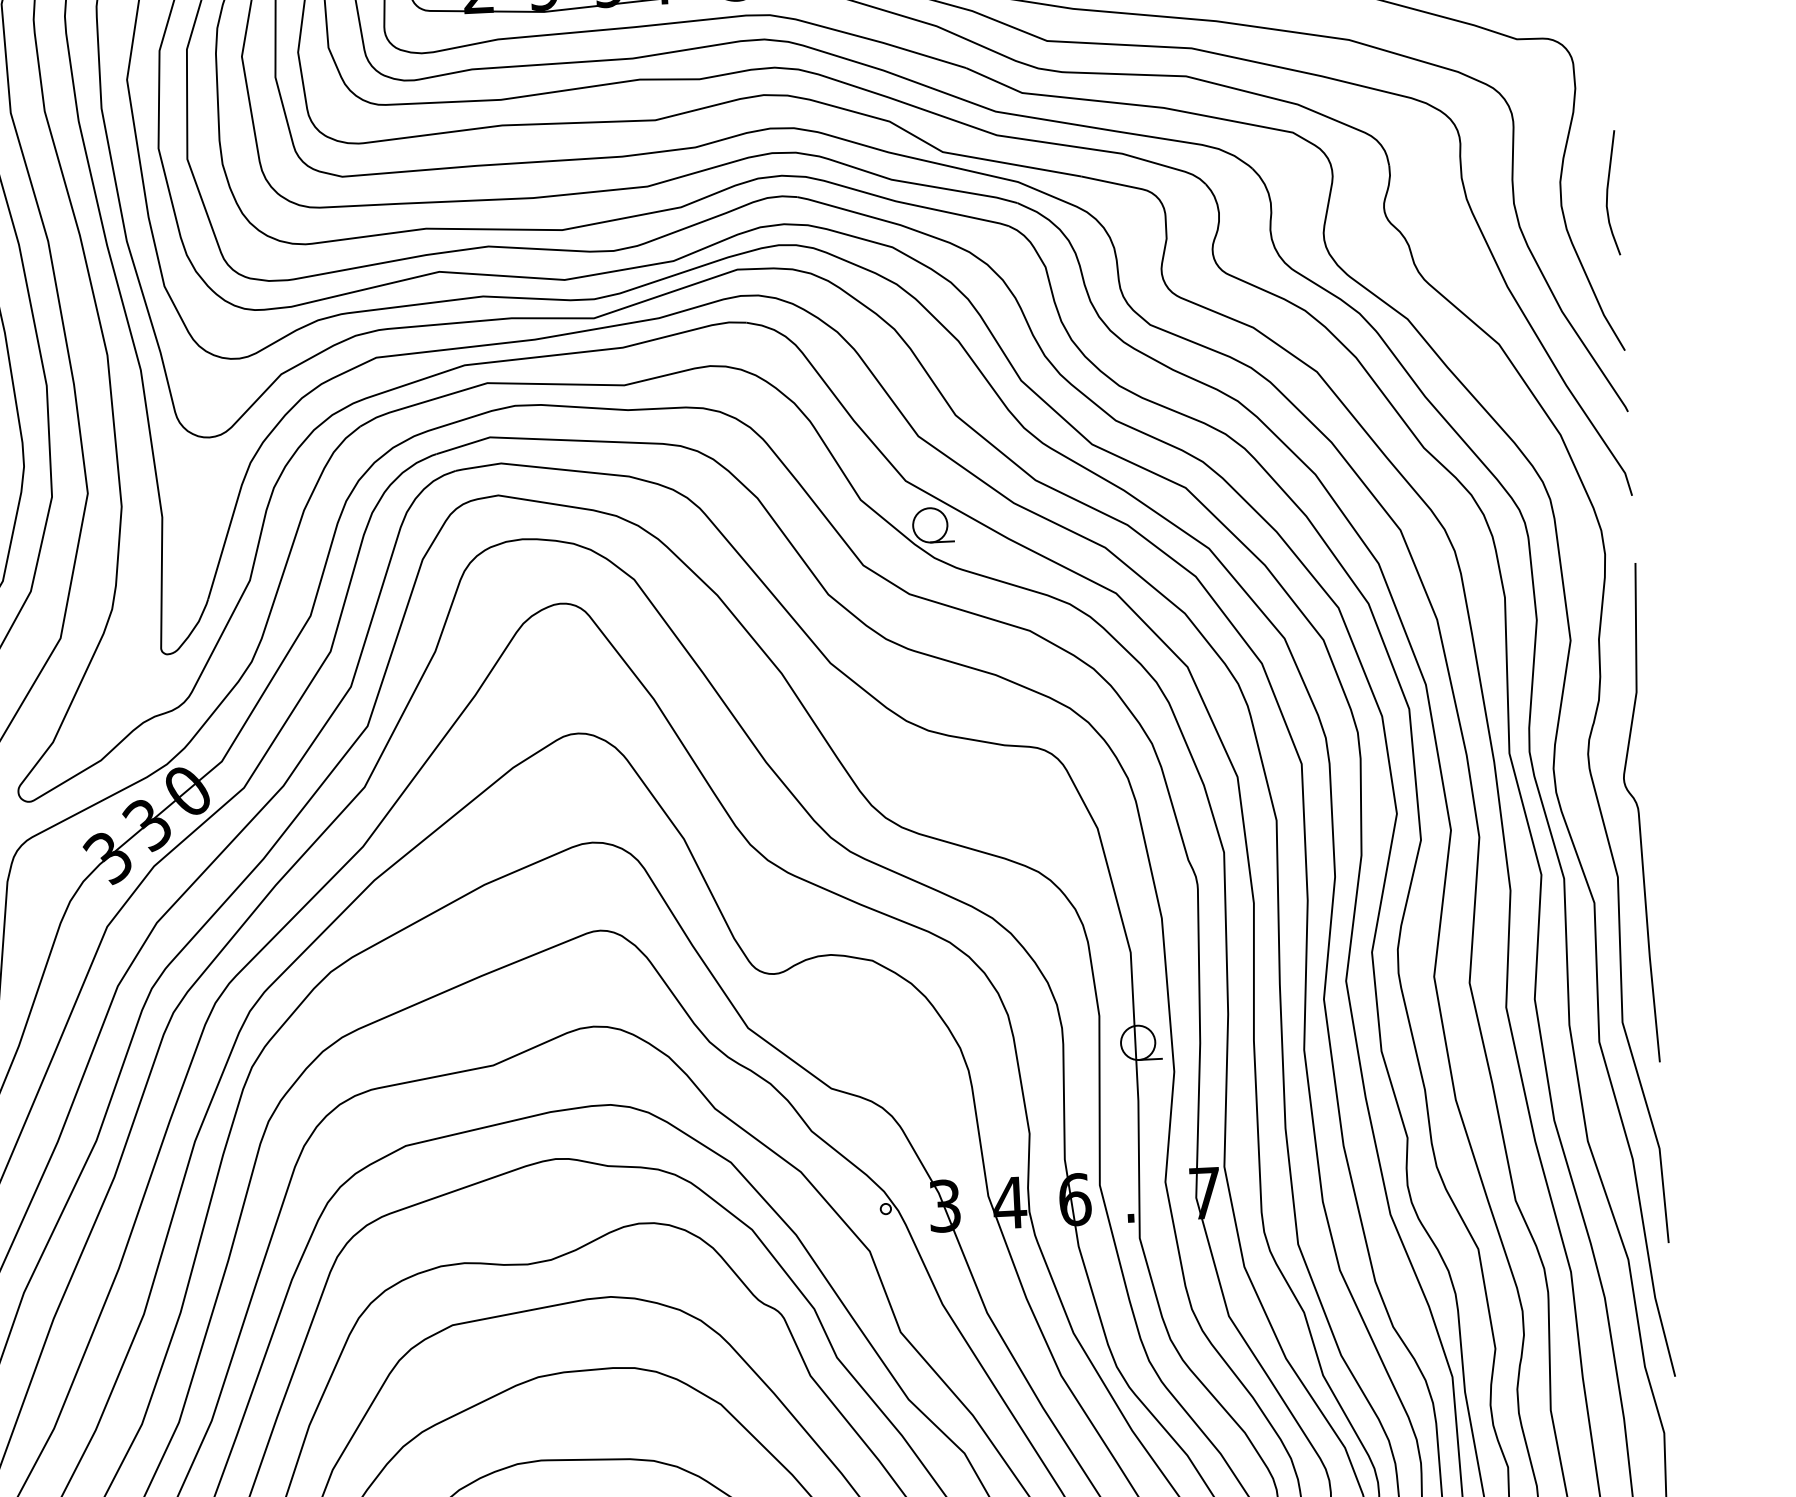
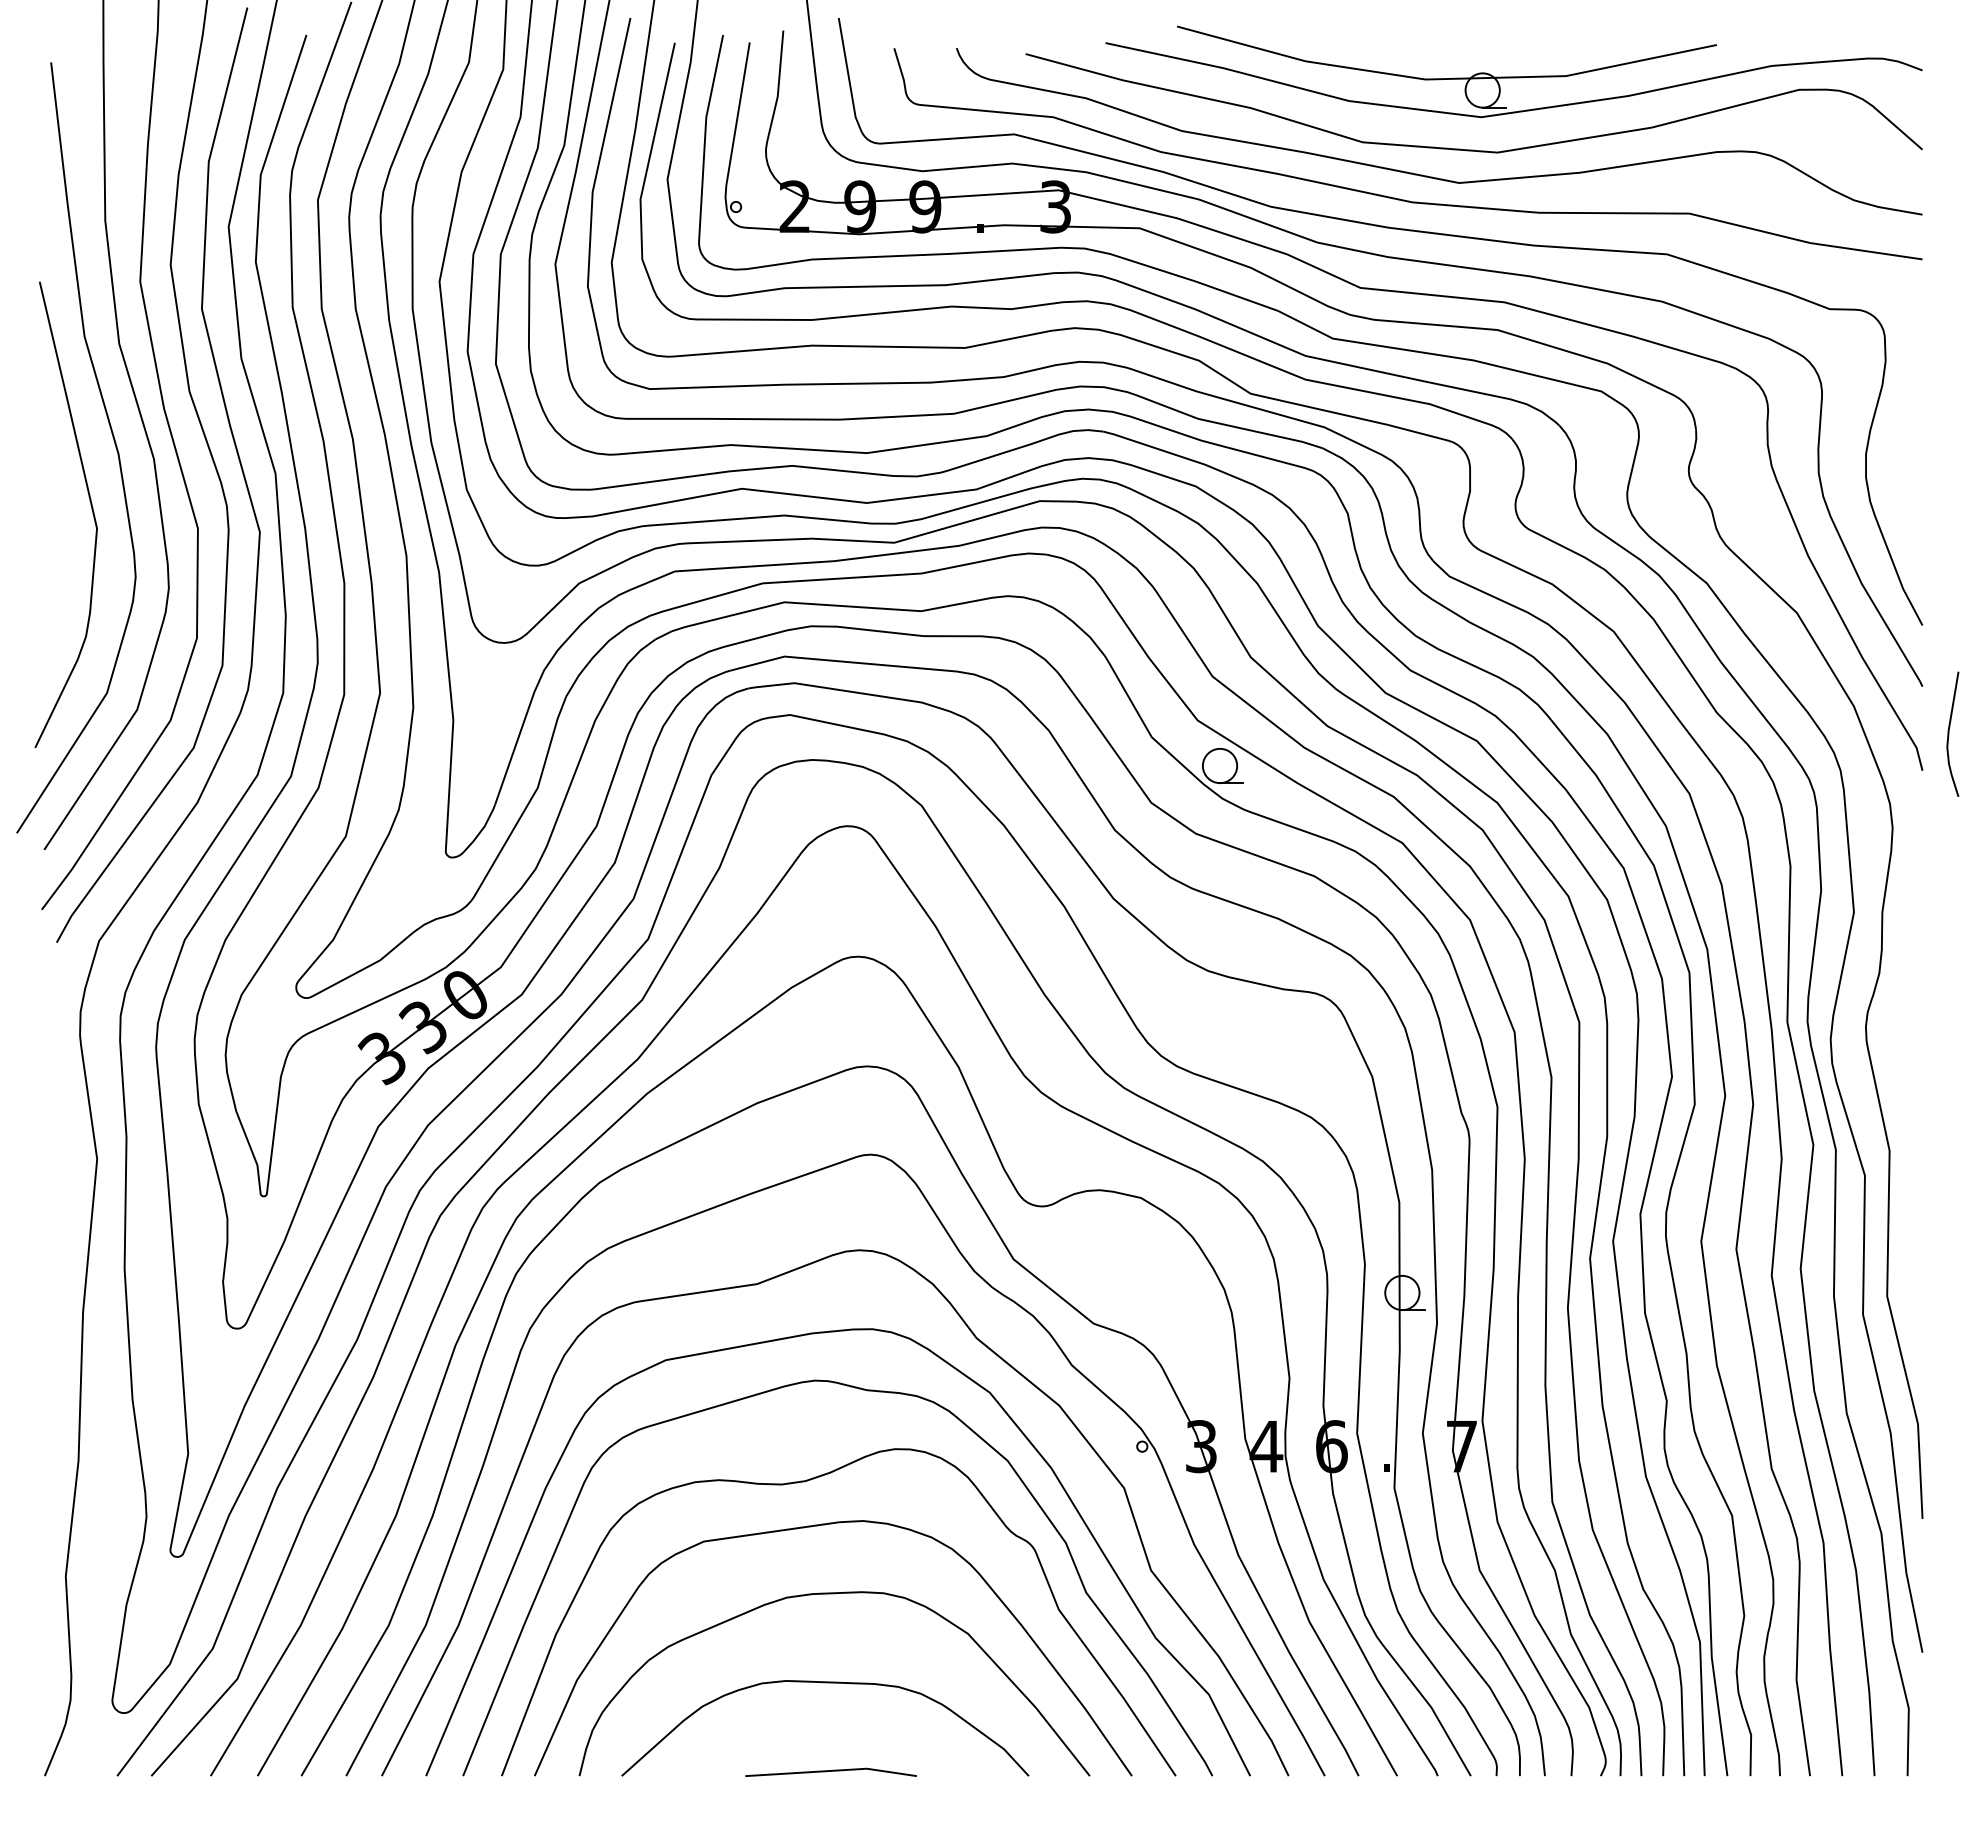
curve: (1608, 192) -> (1949, 733), moved
curve: (1637, 812) -> (1912, 1087), removed

